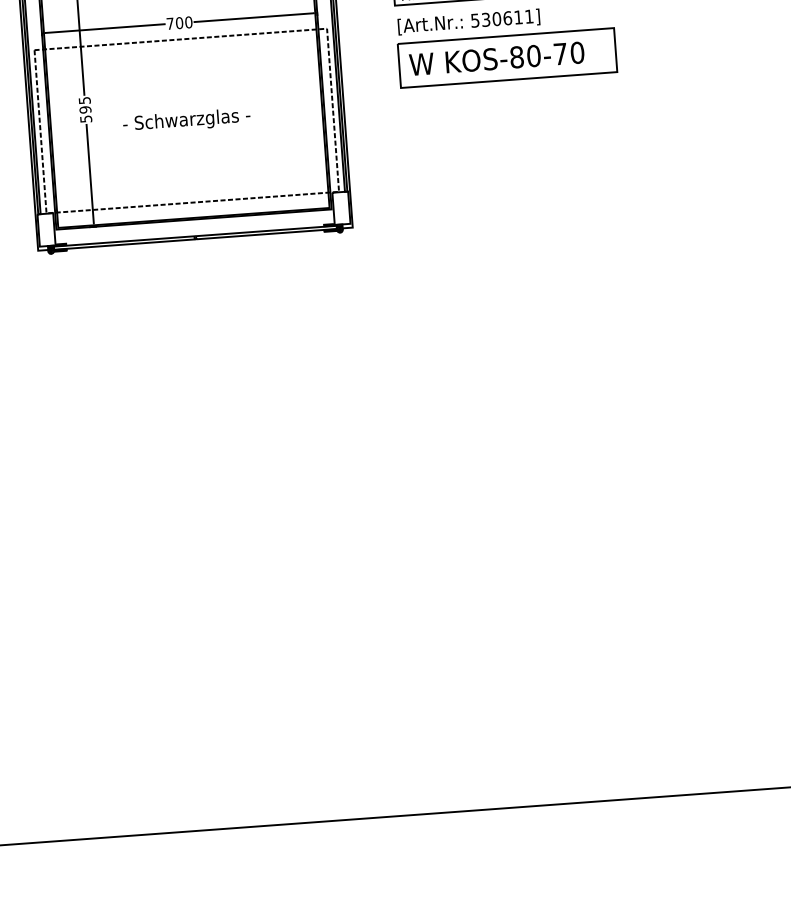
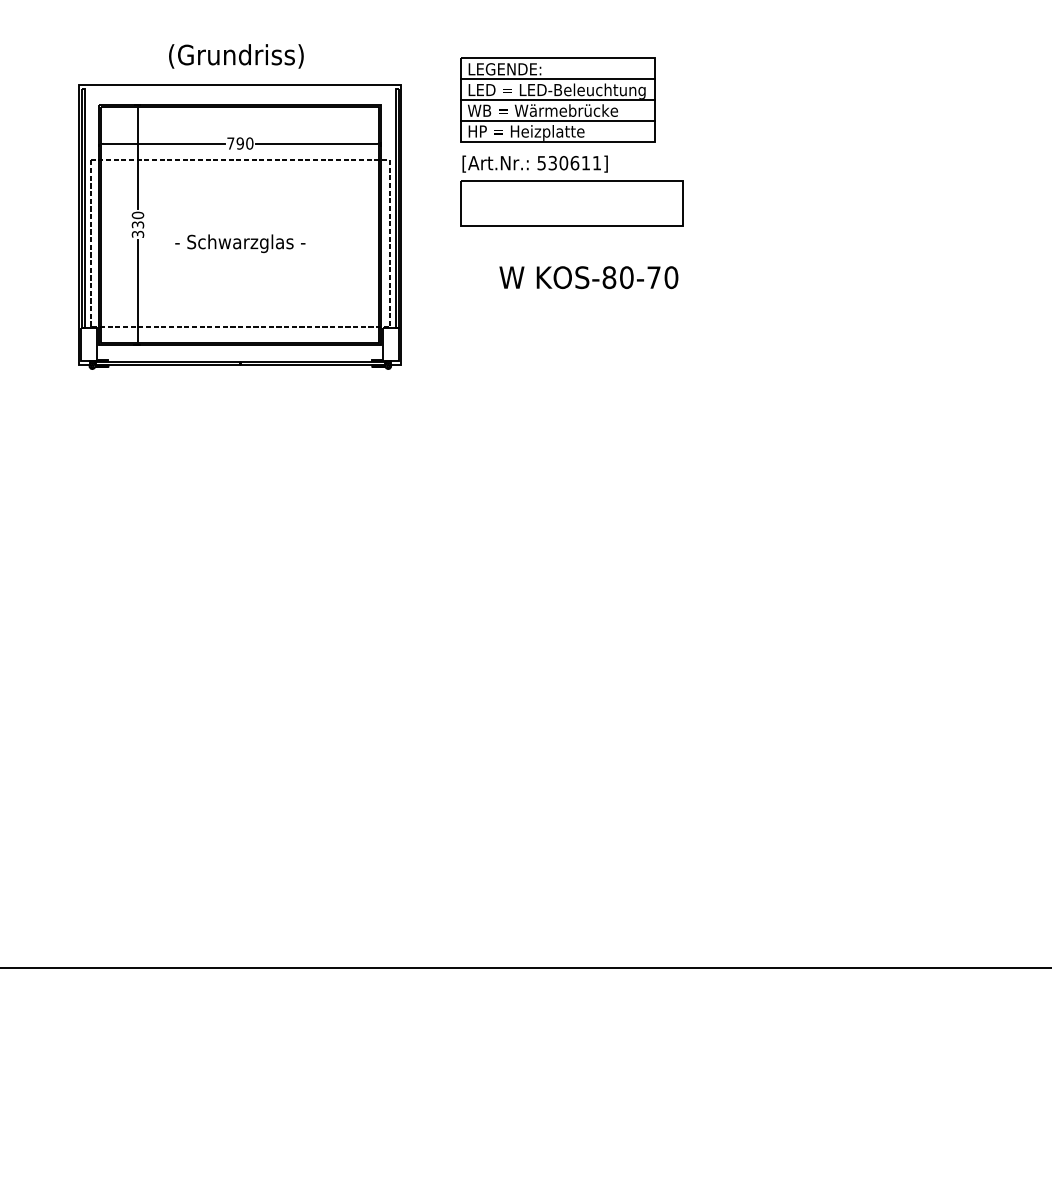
text: (178, 23) -> (239, 143), 700 -> 790
text: (496, 58) -> (588, 277), moved
text: (84, 109) -> (137, 224), 595 -> 330

